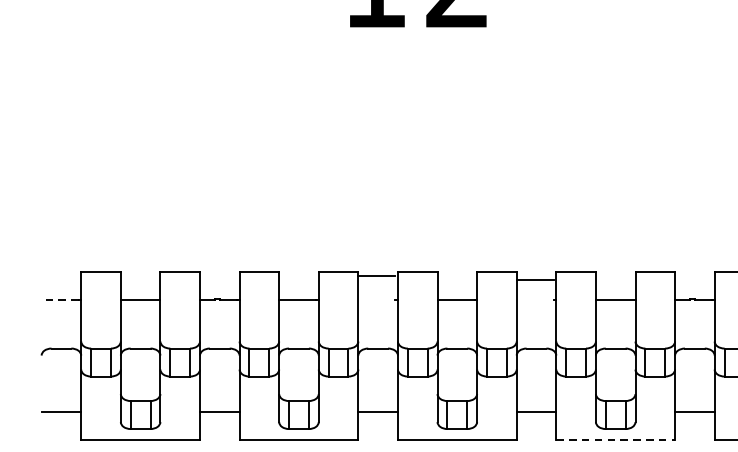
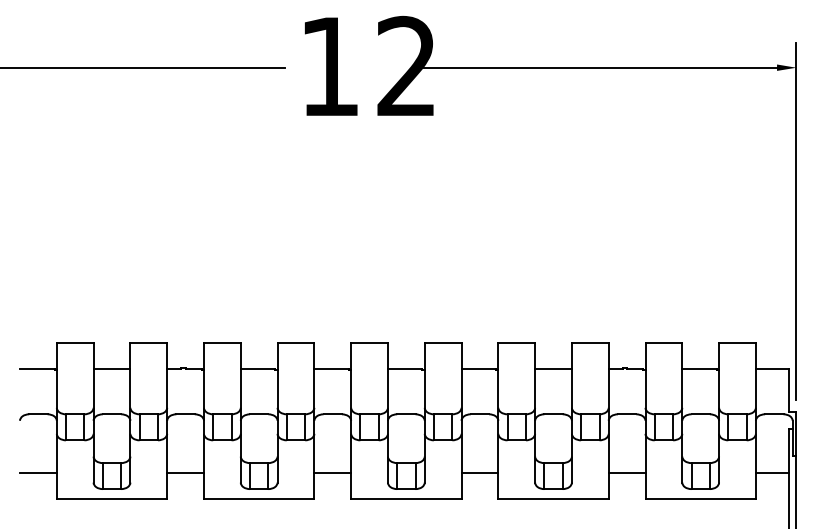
line: (376, 275) -> (331, 368), moved
line: (534, 279) -> (478, 368), moved
line: (59, 299) -> (36, 368), dashed -> solid
line: (616, 439) -> (554, 498), dashed -> solid

